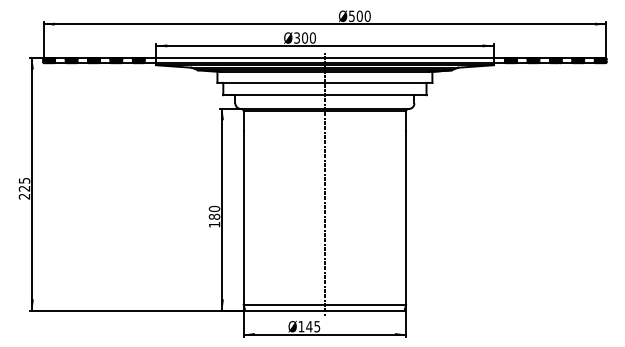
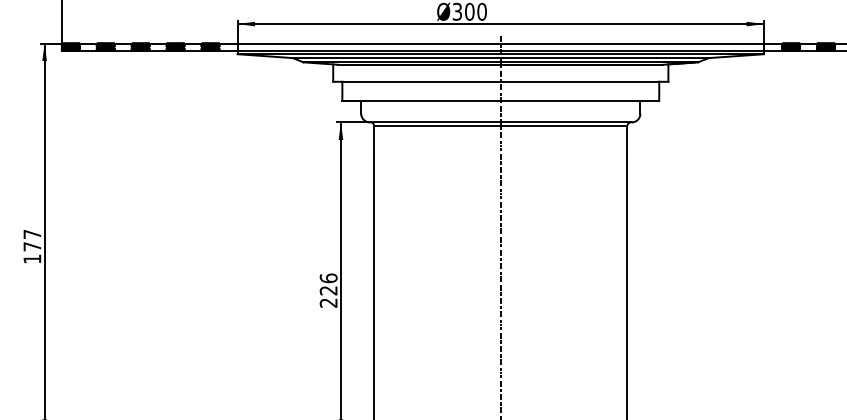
text: (24, 188) -> (32, 246), 225 -> 177
text: (214, 216) -> (328, 290), 180 -> 226

